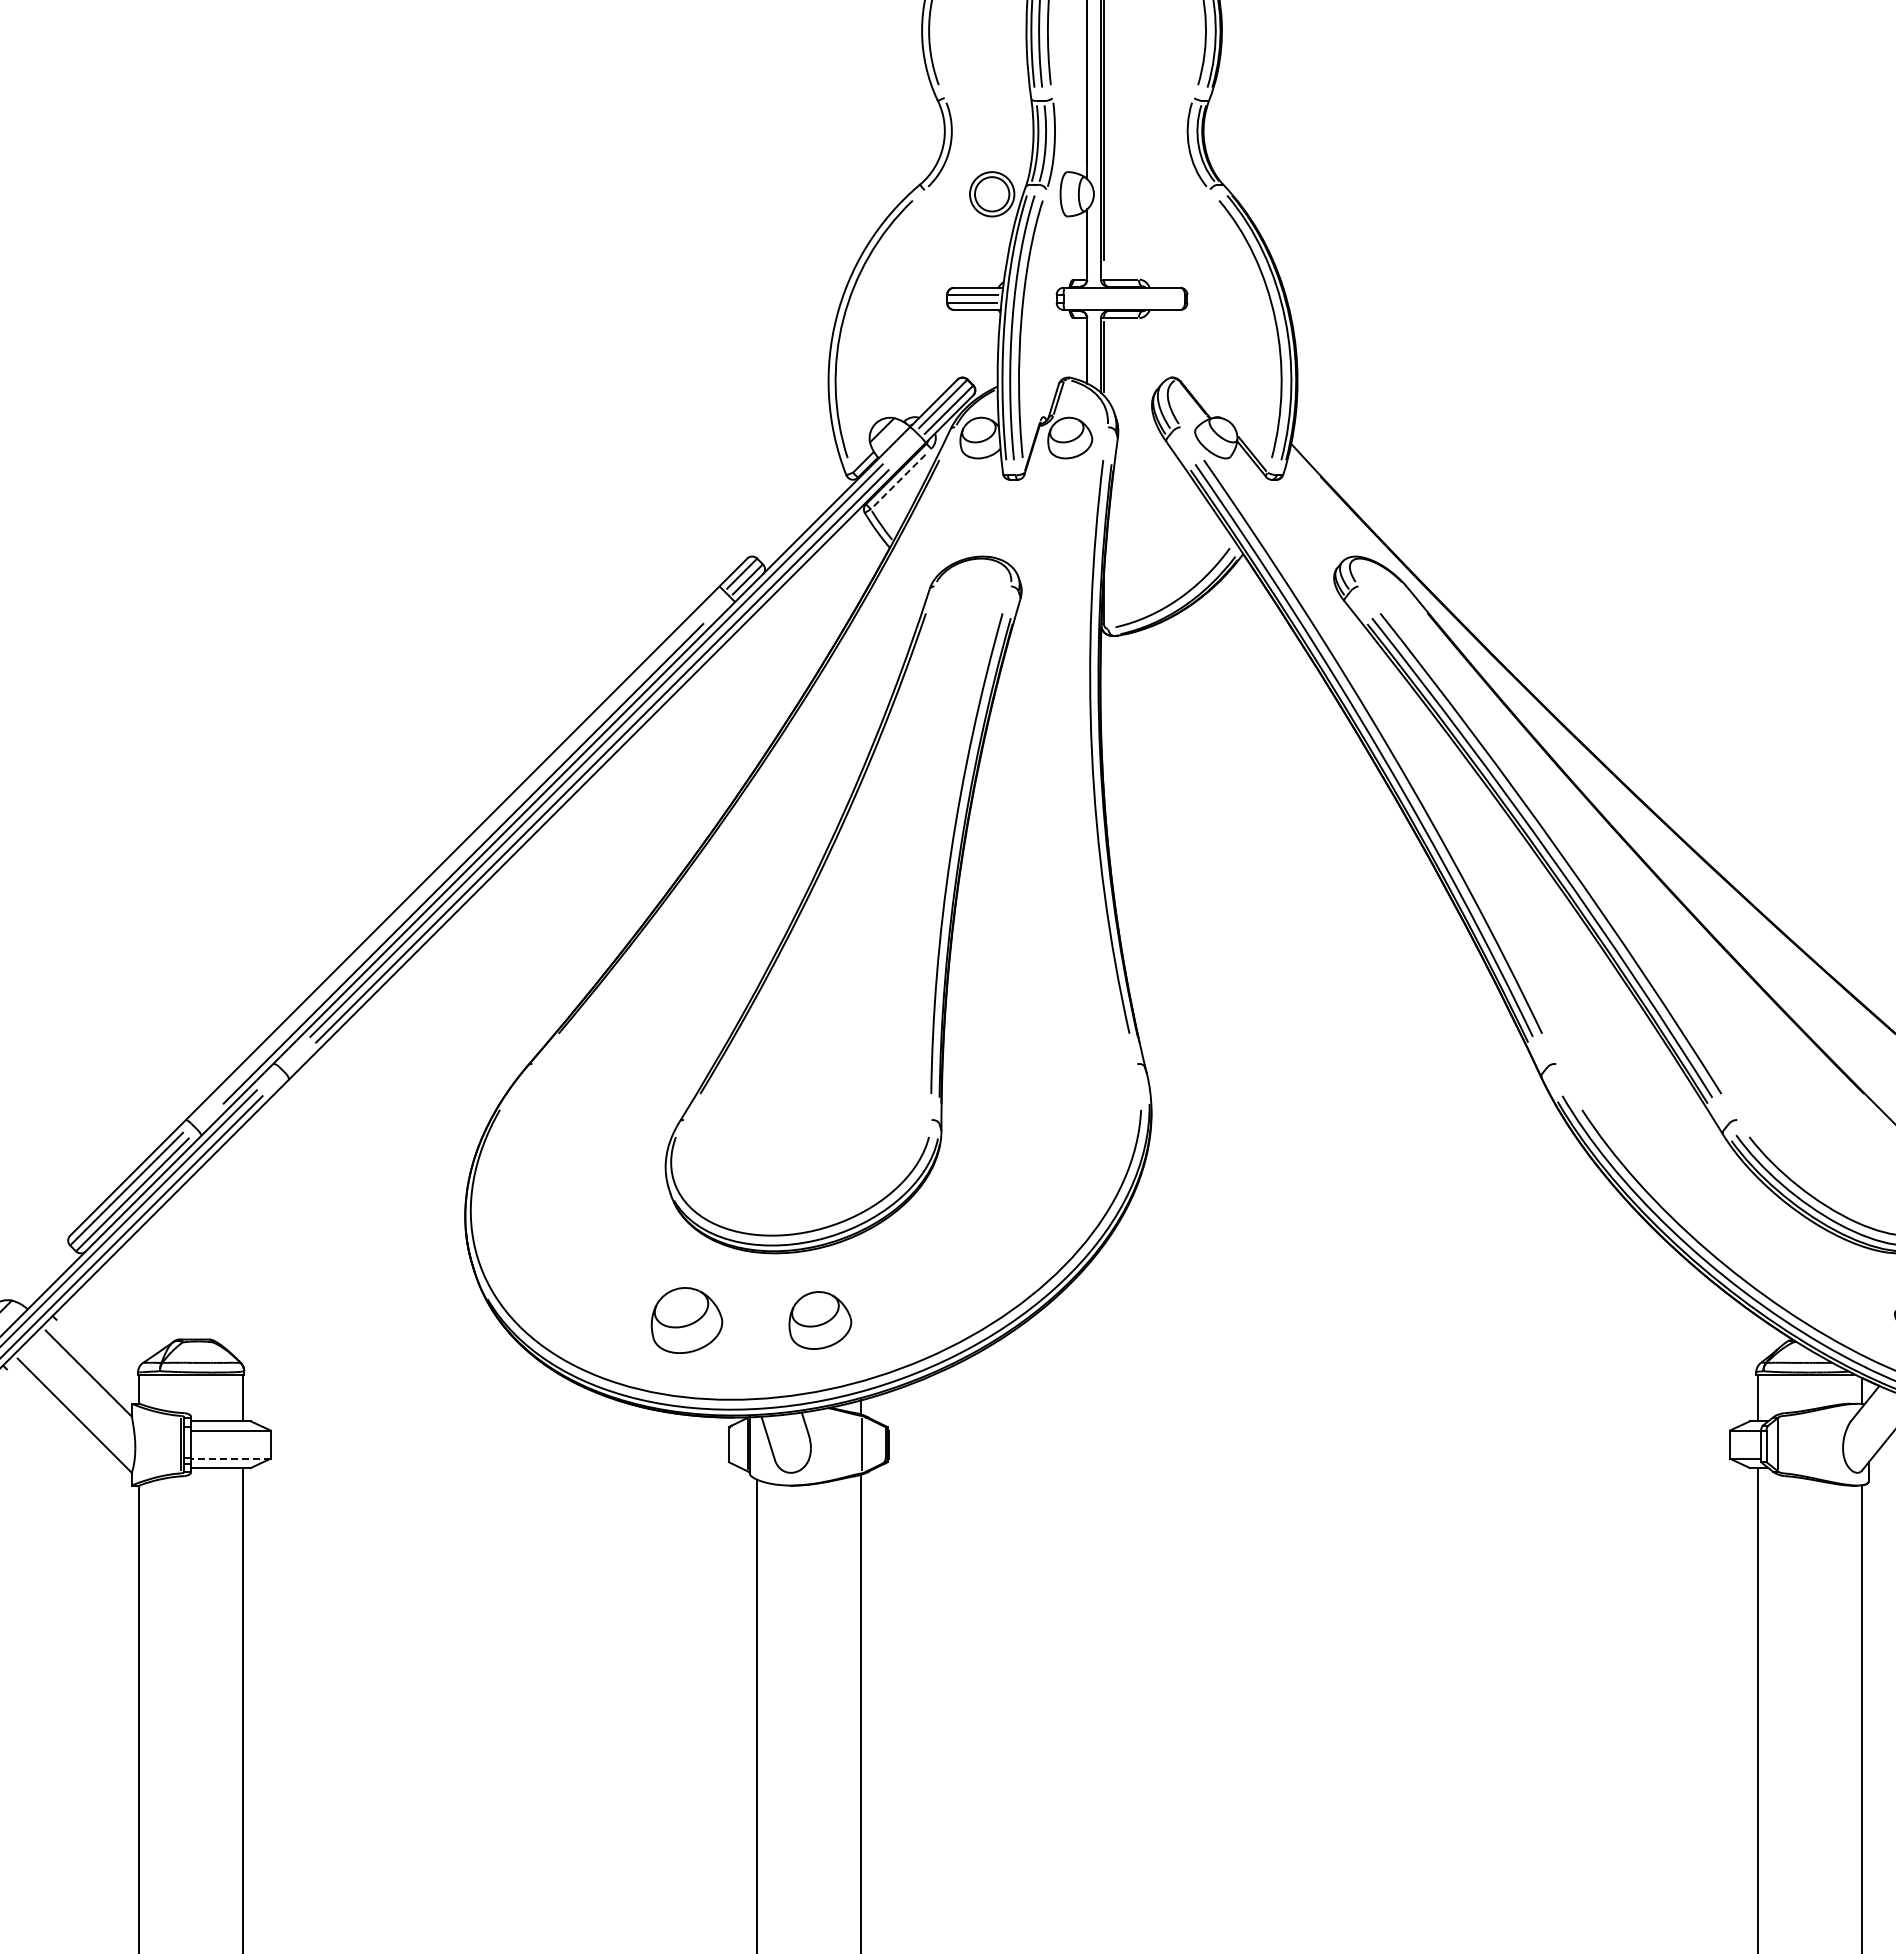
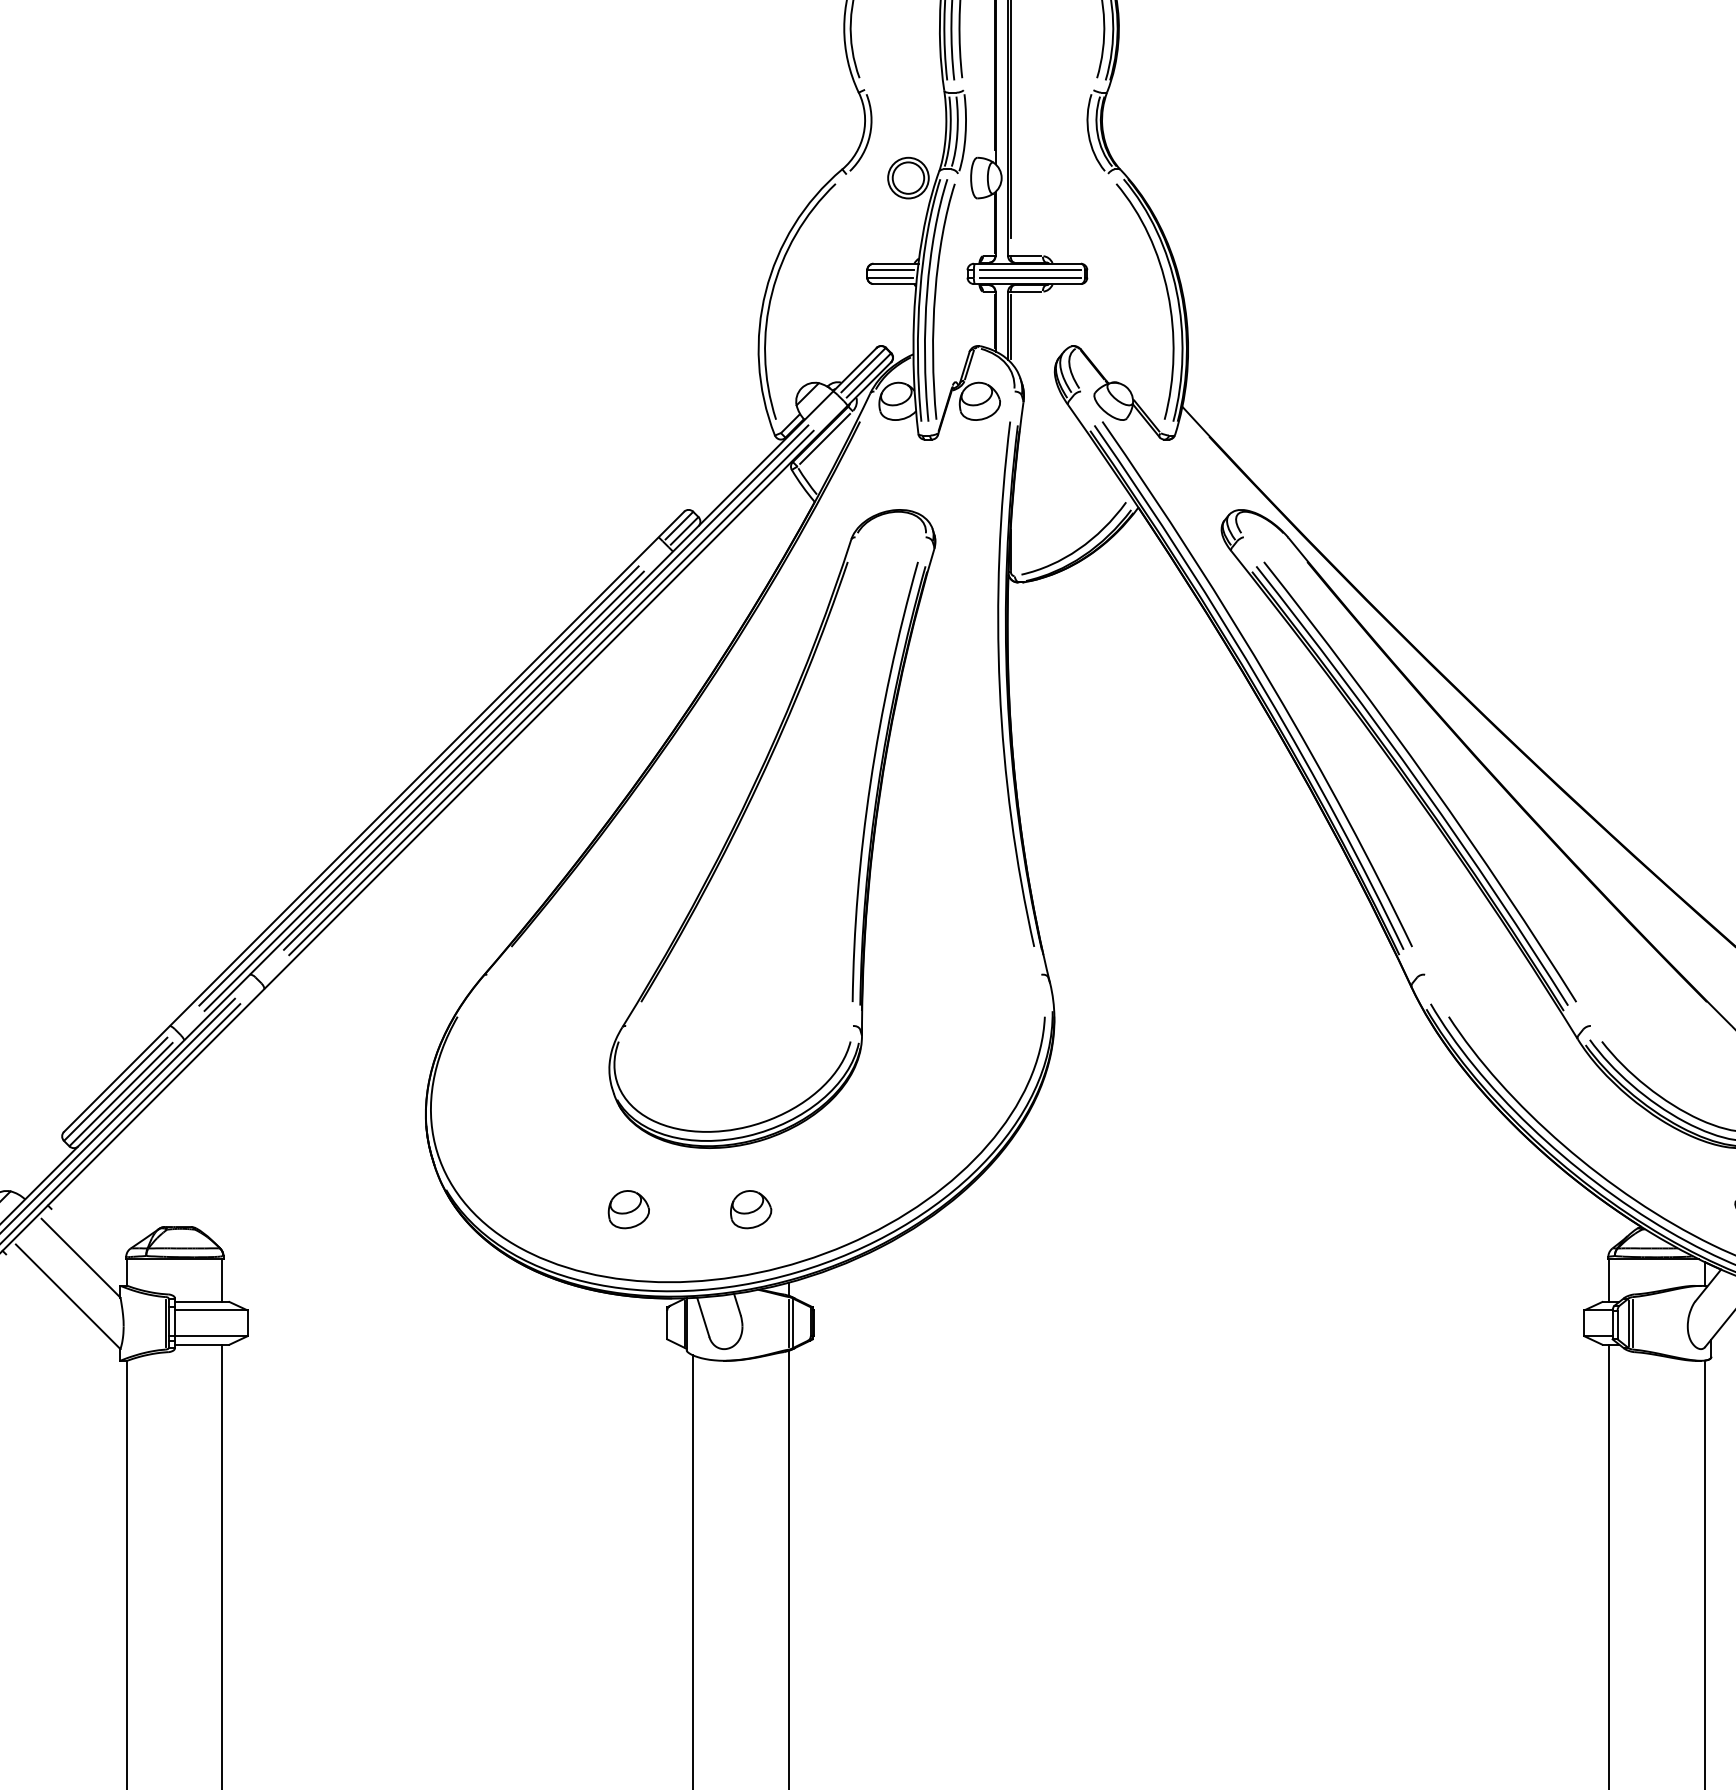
line: (1125, 294) -> (1030, 269), added
line: (1125, 302) -> (1030, 277), added
line: (901, 479) -> (825, 439), dashed -> solid
line: (457, 857) -> (418, 785), added
part: (686, 1320) -> (628, 1209), size x0.62
part: (820, 1320) -> (751, 1209), size x0.71
line: (866, 1444) -> (793, 1323), added
line: (1783, 1444) -> (1633, 1323), added
line: (230, 1458) -> (210, 1336), dashed -> solid

